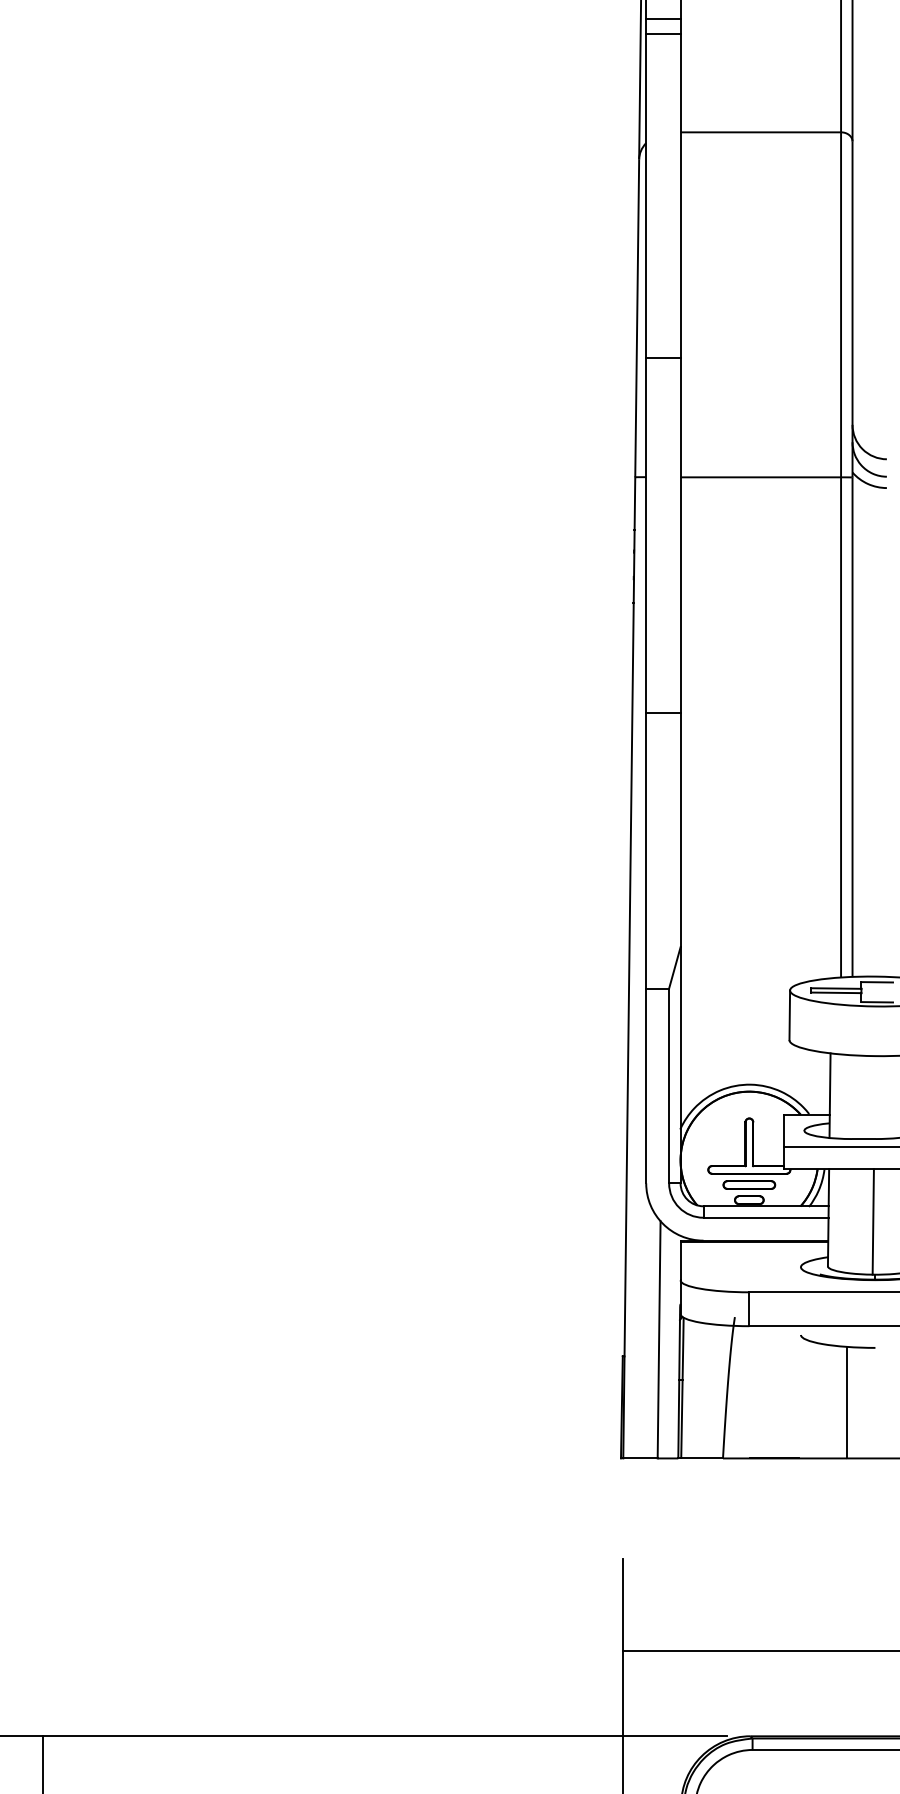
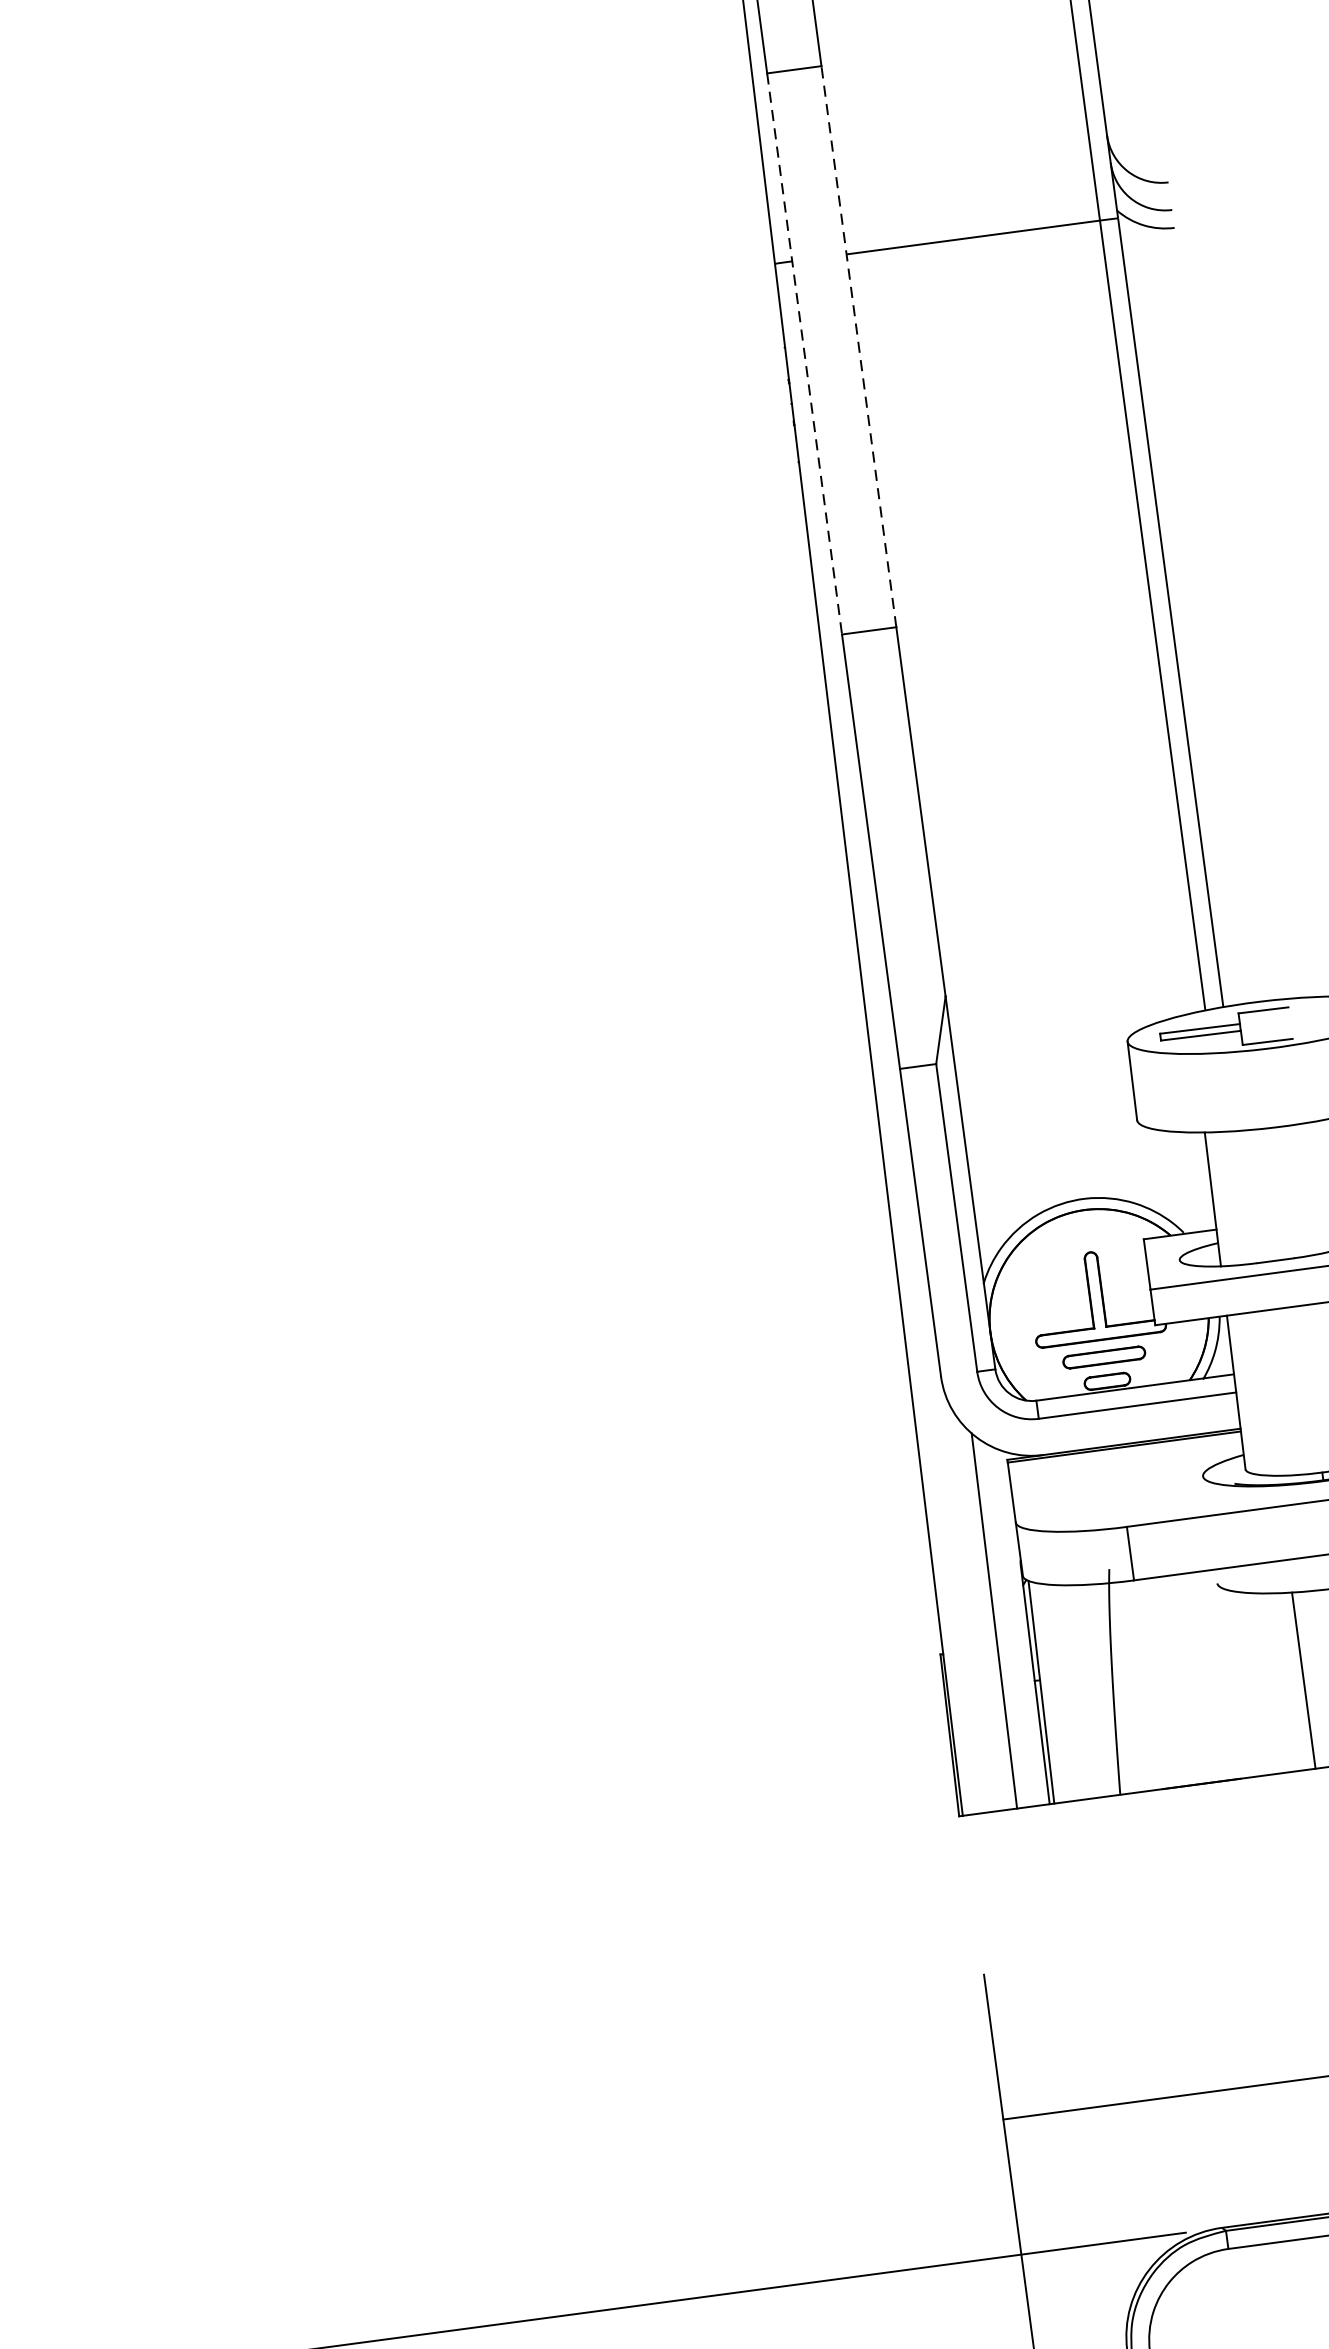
line: (646, 535) -> (804, 353), solid -> dashed
line: (680, 535) -> (858, 346), solid -> dashed
line: (872, 1221) -> (1306, 1389), removed

